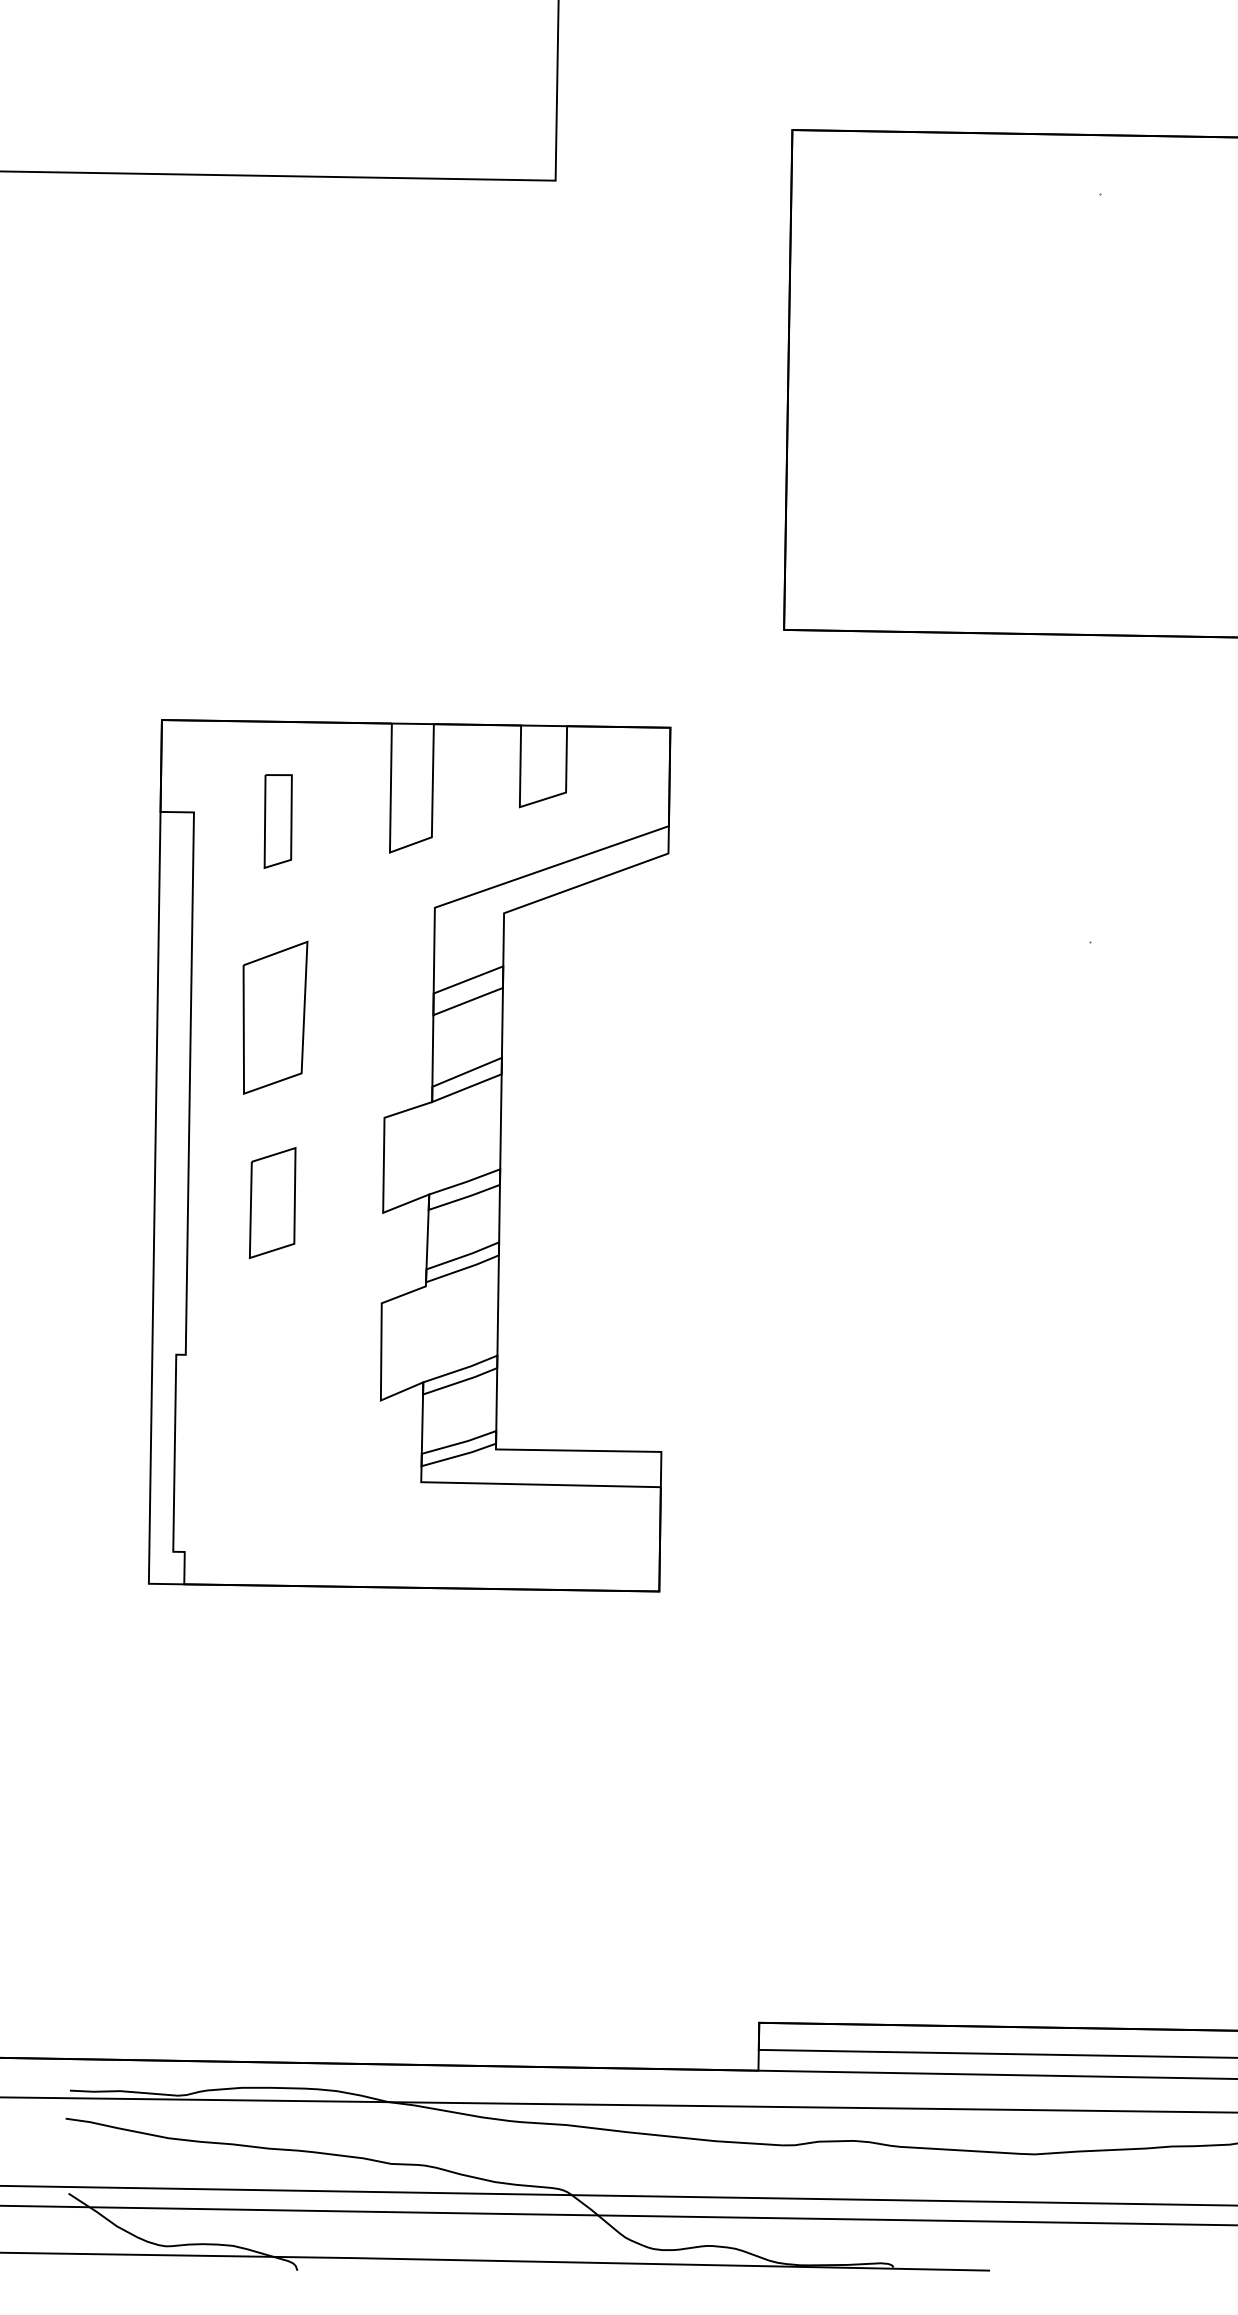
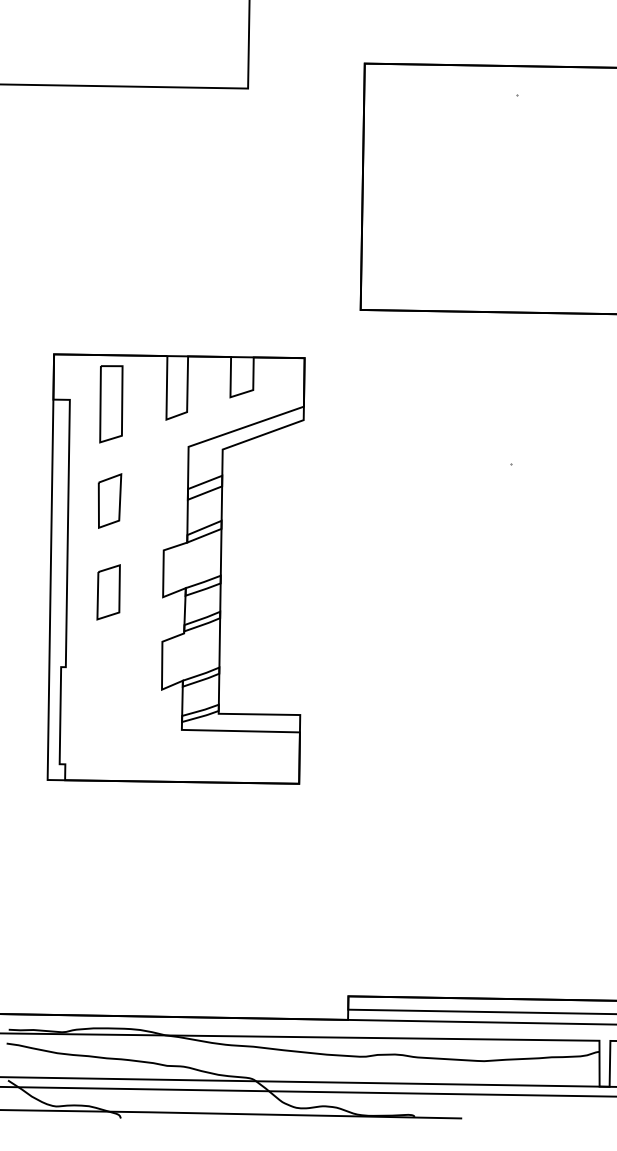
part: (278, 821) -> (111, 404), size x1.67
part: (274, 1016) -> (109, 500), size x0.71

